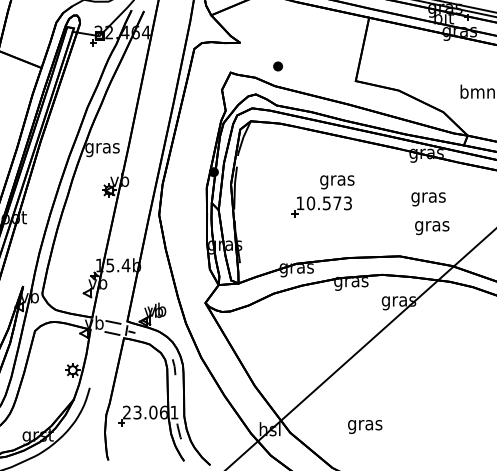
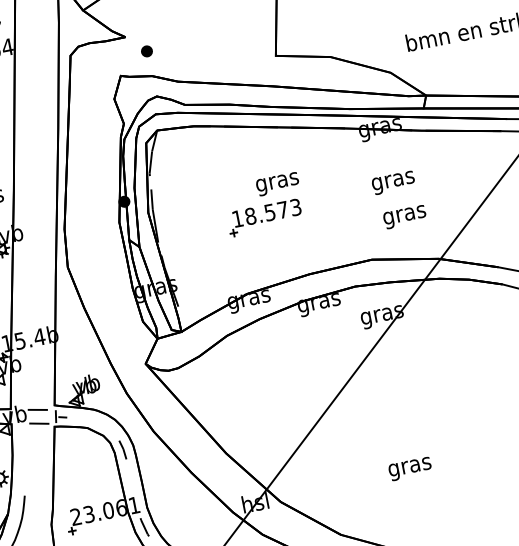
part: (277, 66) -> (146, 51), moved
text: (310, 202) -> (249, 215), 10.573 -> 18.573
text: (365, 426) -> (410, 468), moved

